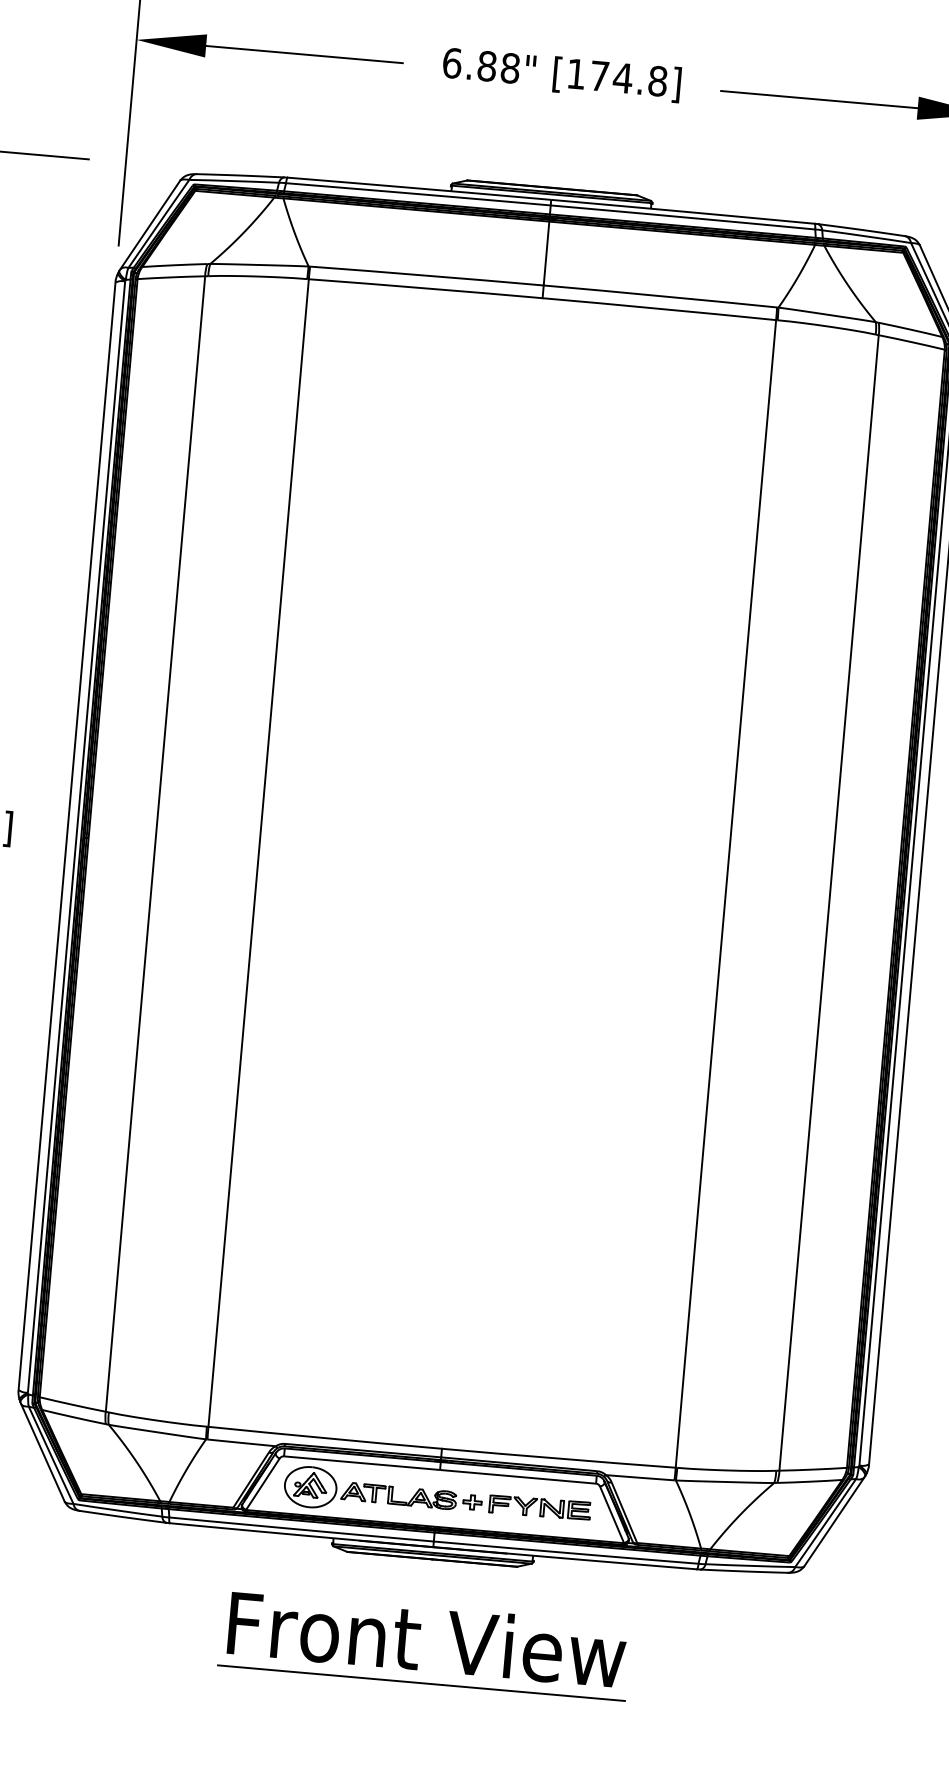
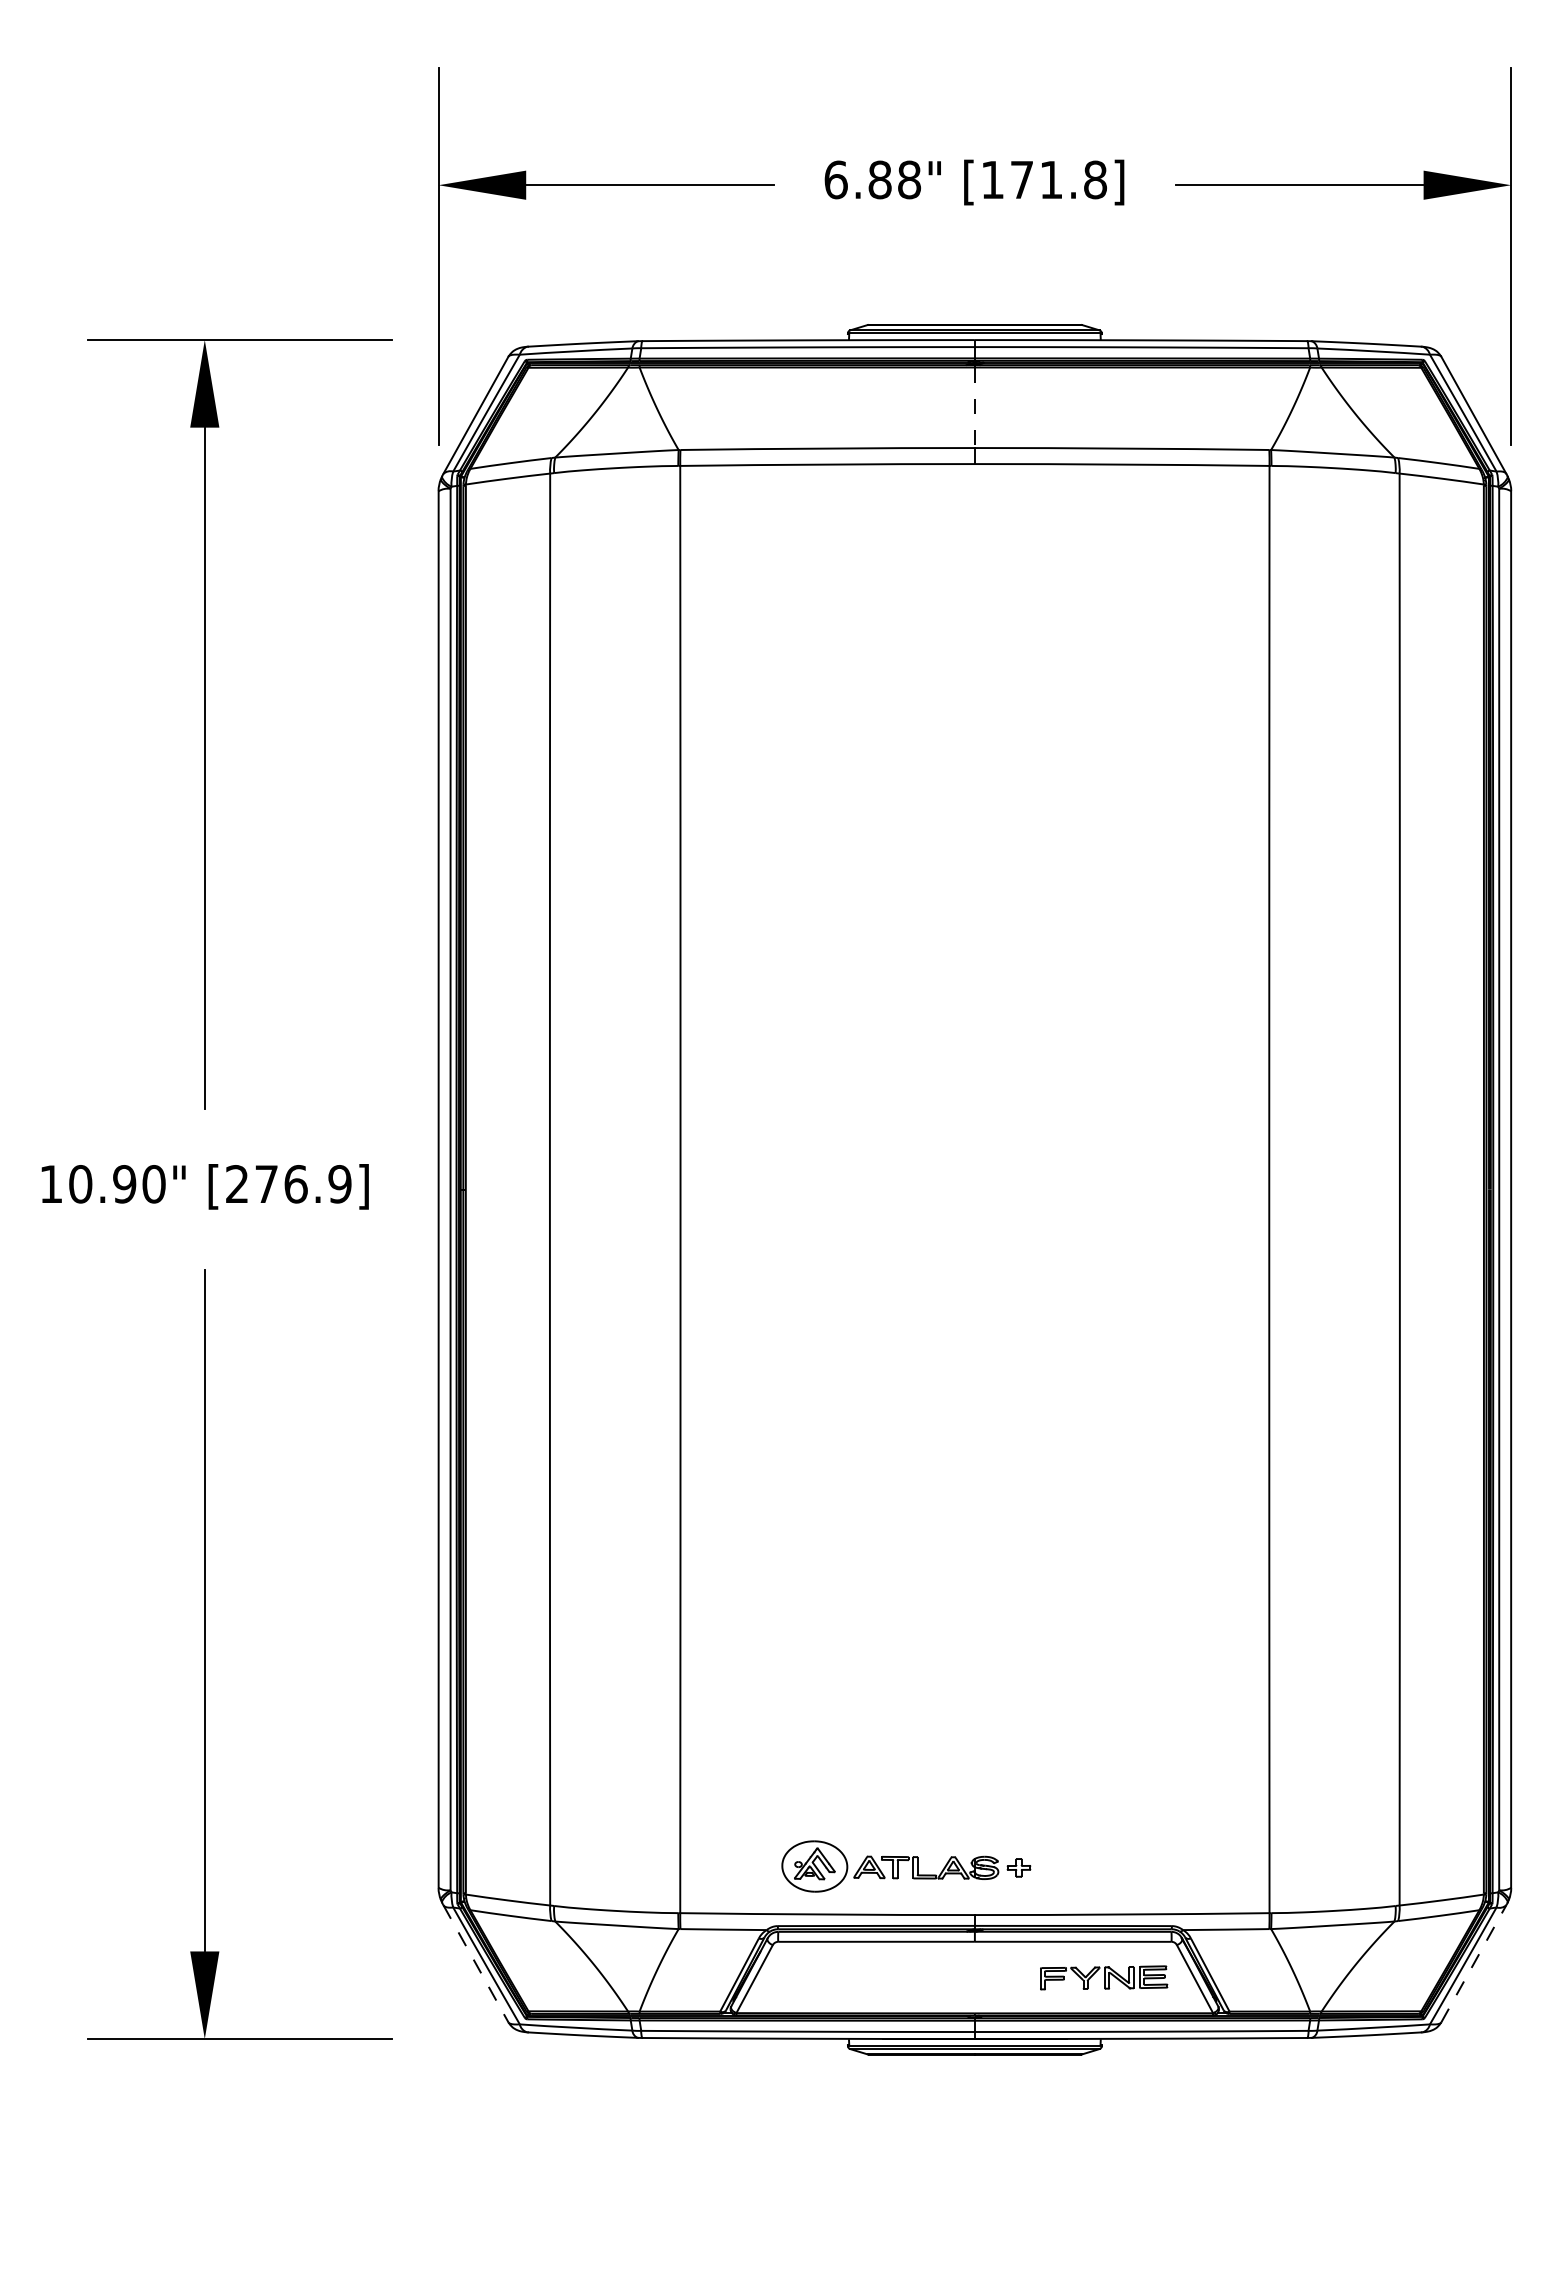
text: (623, 77) -> (1051, 179), [174.8] -> [171.8]
line: (546, 254) -> (974, 408), solid -> dashed
line: (43, 1453) -> (476, 1964), solid -> dashed
part: (383, 1493) -> (906, 1866), moved
line: (834, 1521) -> (1474, 1963), solid -> dashed
part: (421, 1629) -> (968, 2143), removed

